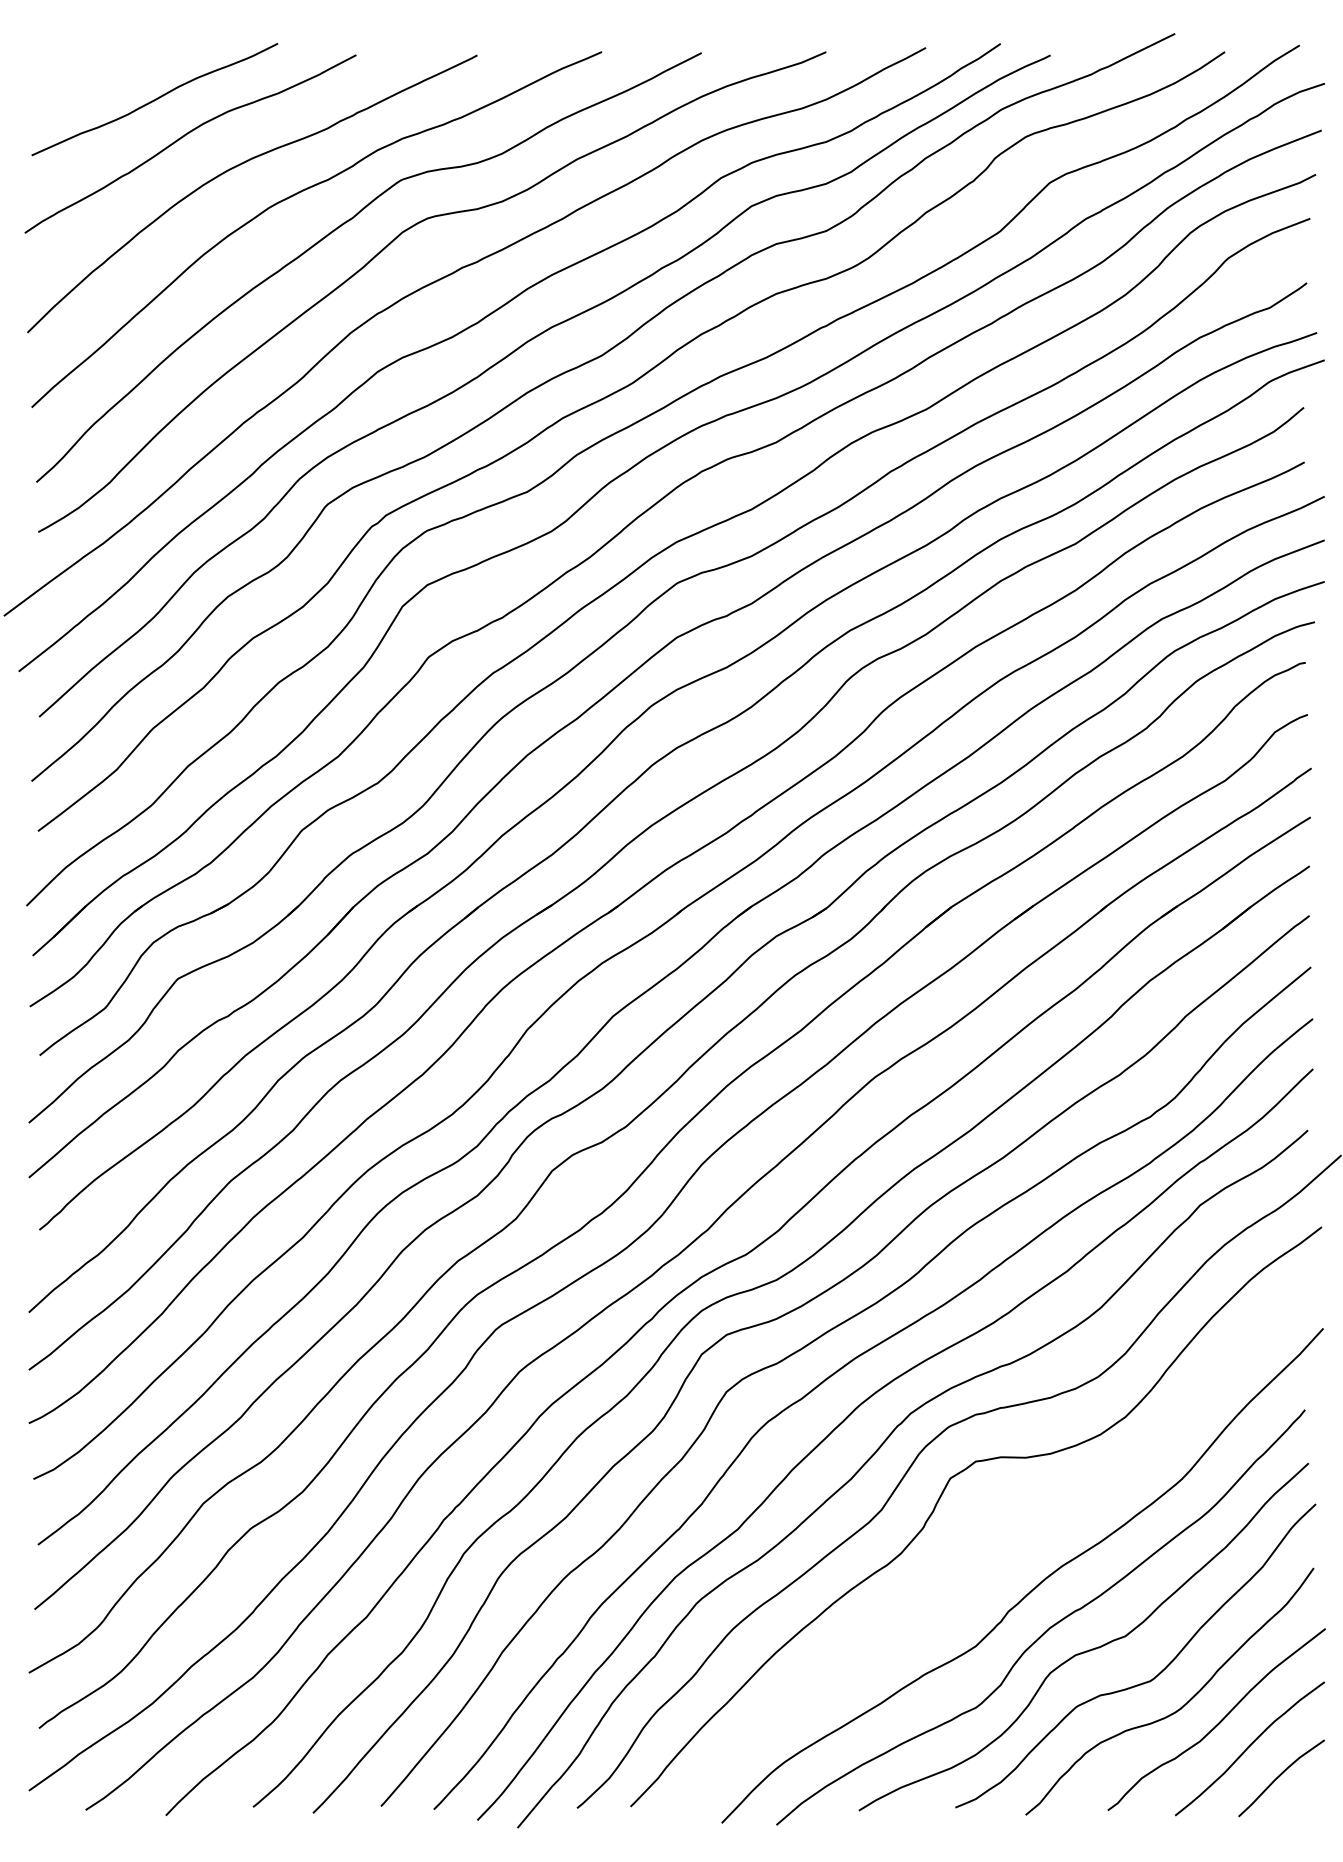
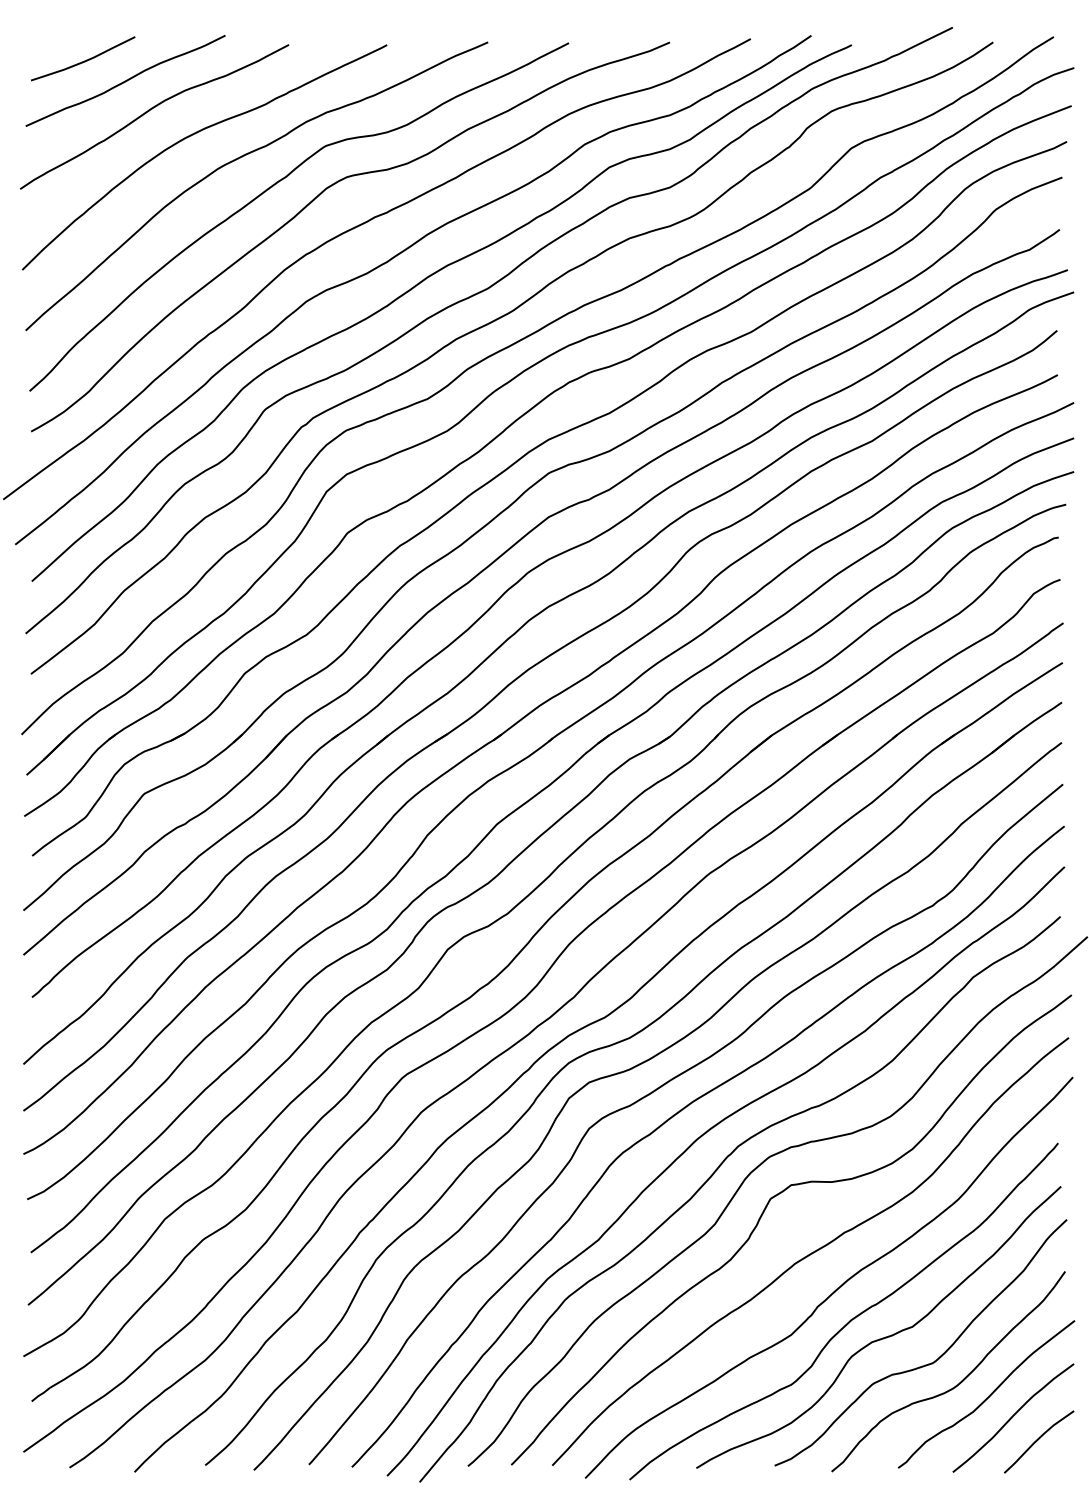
curve: (104, 74) -> (84, 60), added
curve: (1000, 1544) -> (811, 1252), added

